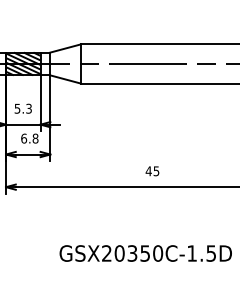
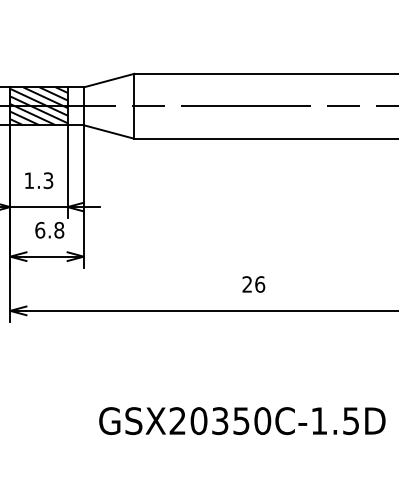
text: (17, 108) -> (29, 180), 5.3 -> 1.3
text: (152, 171) -> (253, 284), 45 -> 26

